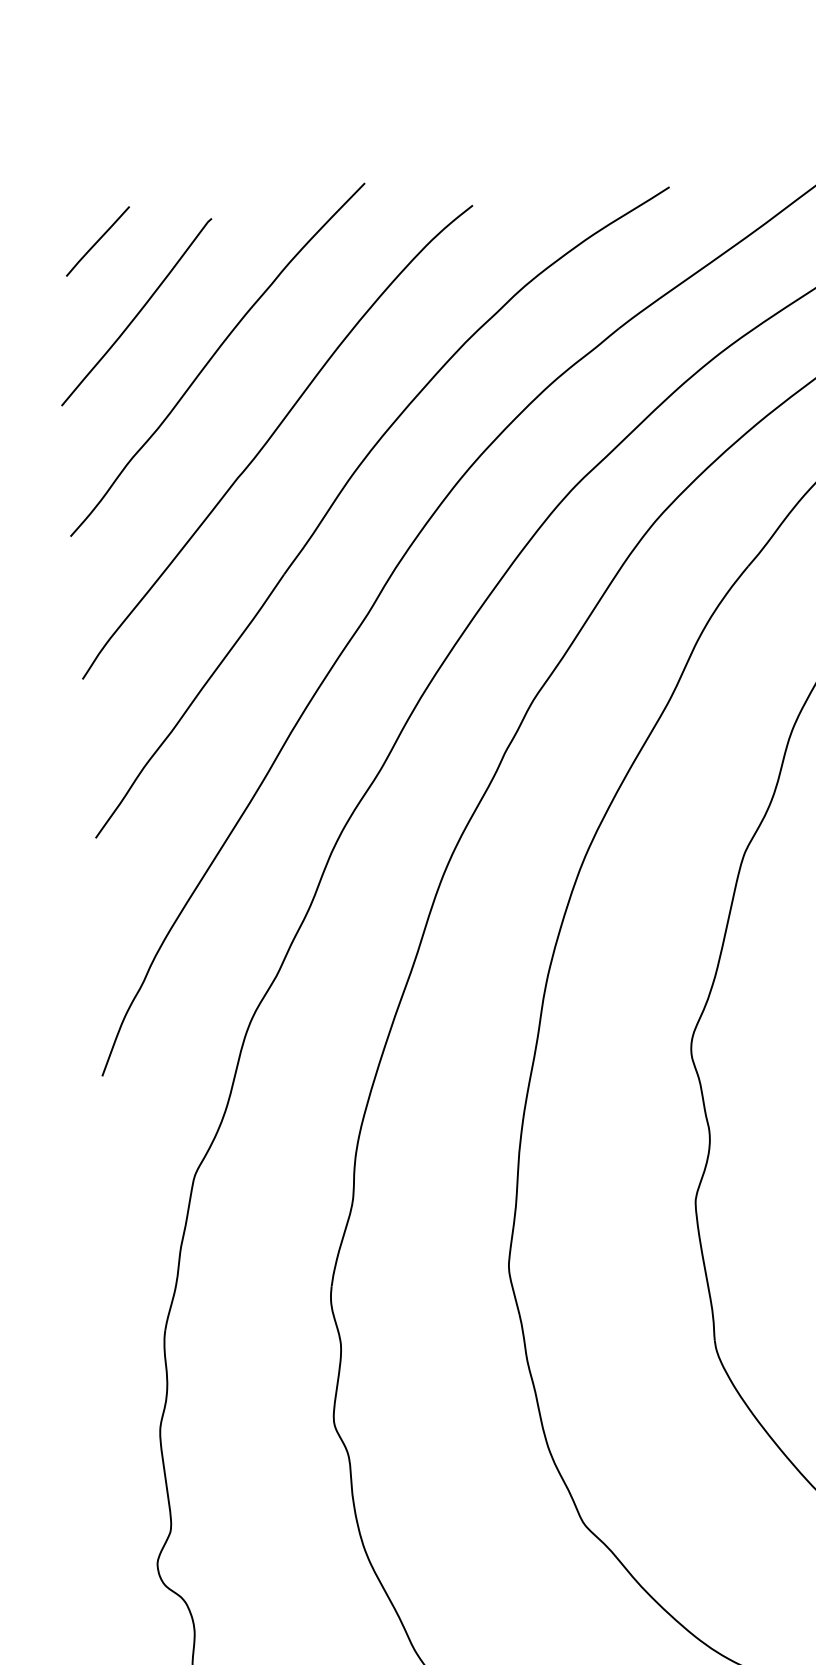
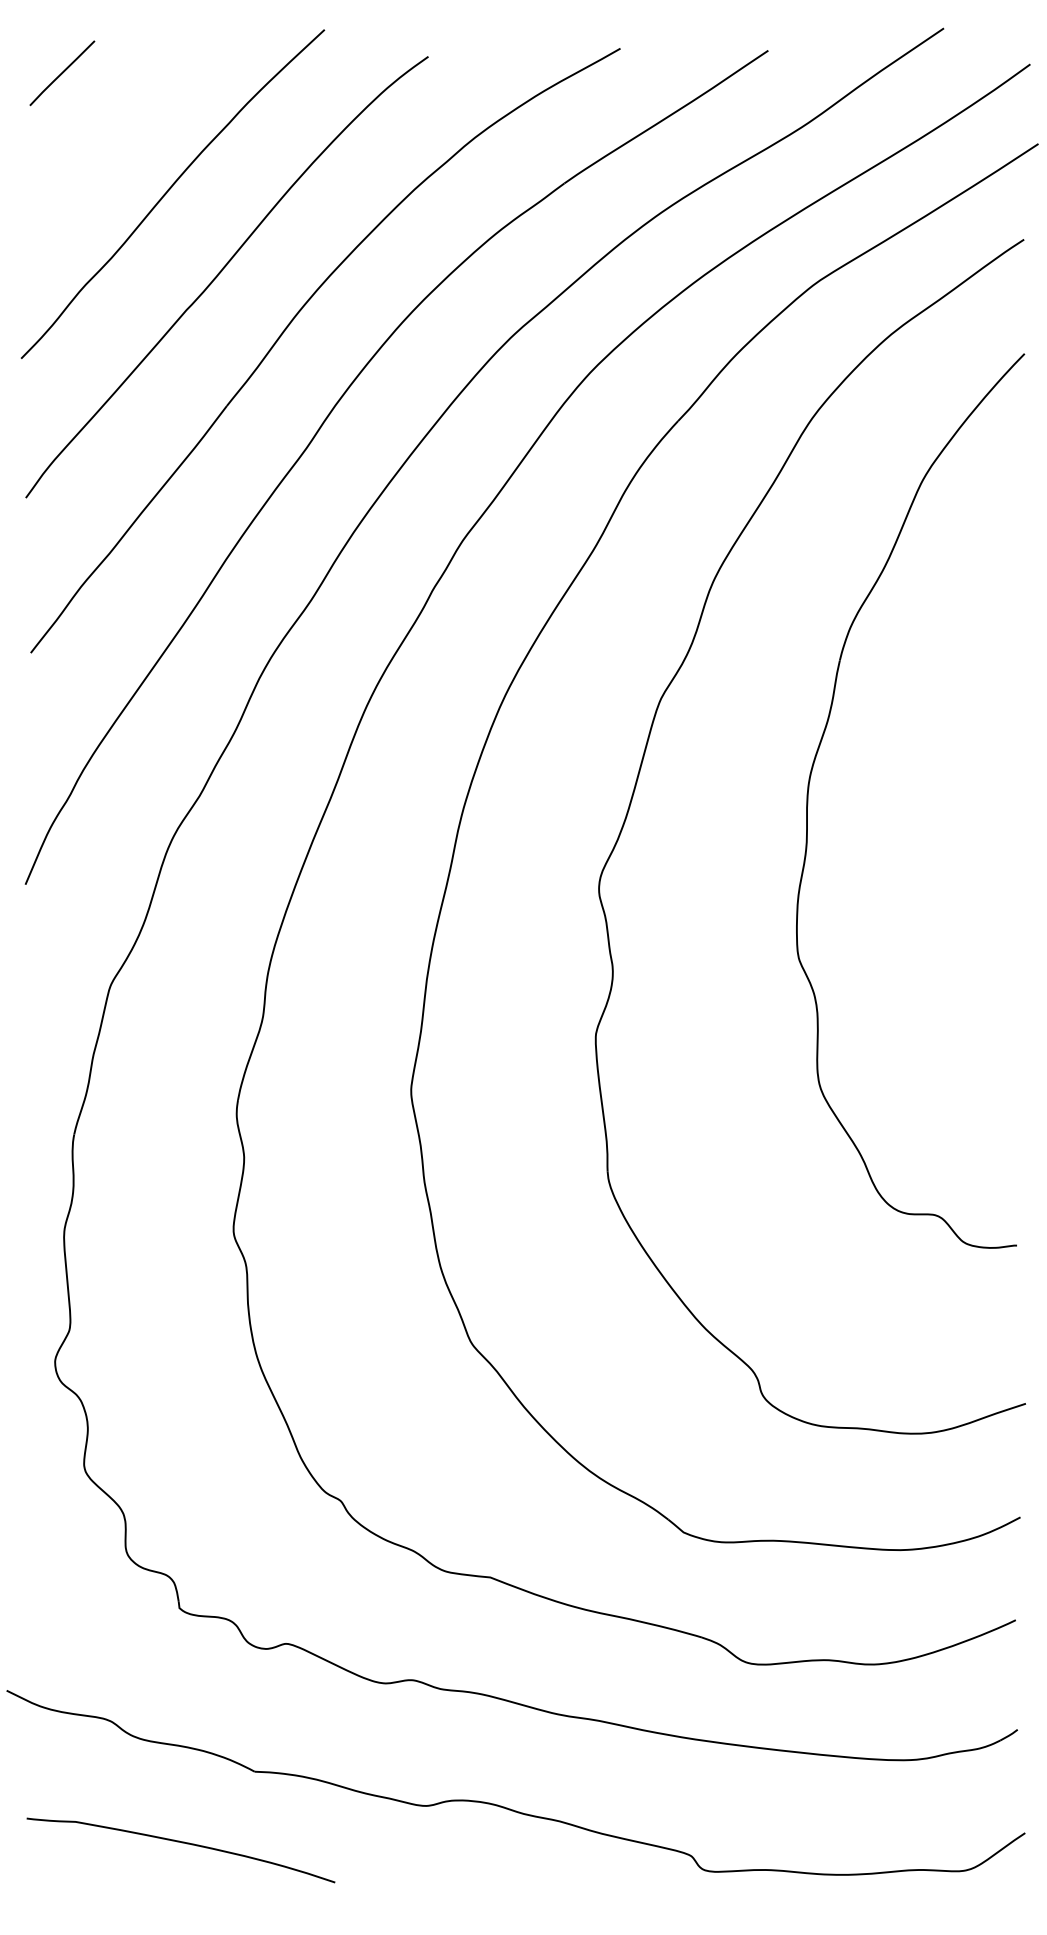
curve: (137, 312) -> (97, 144), removed

